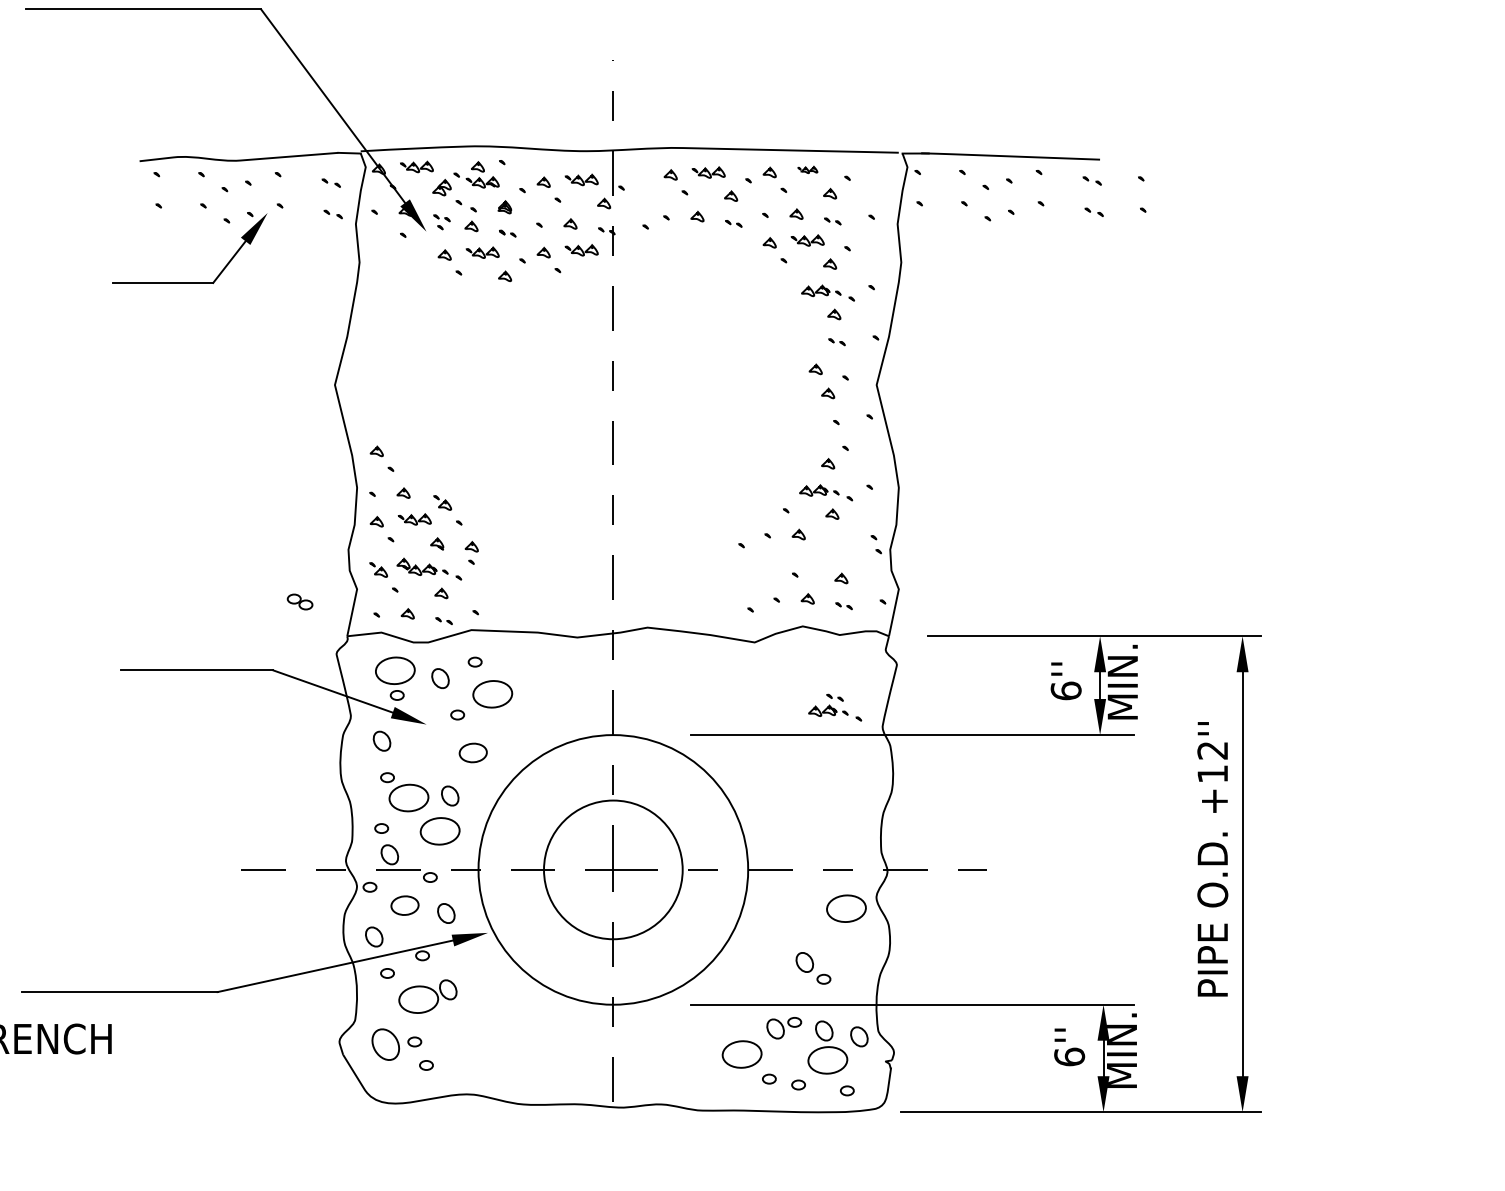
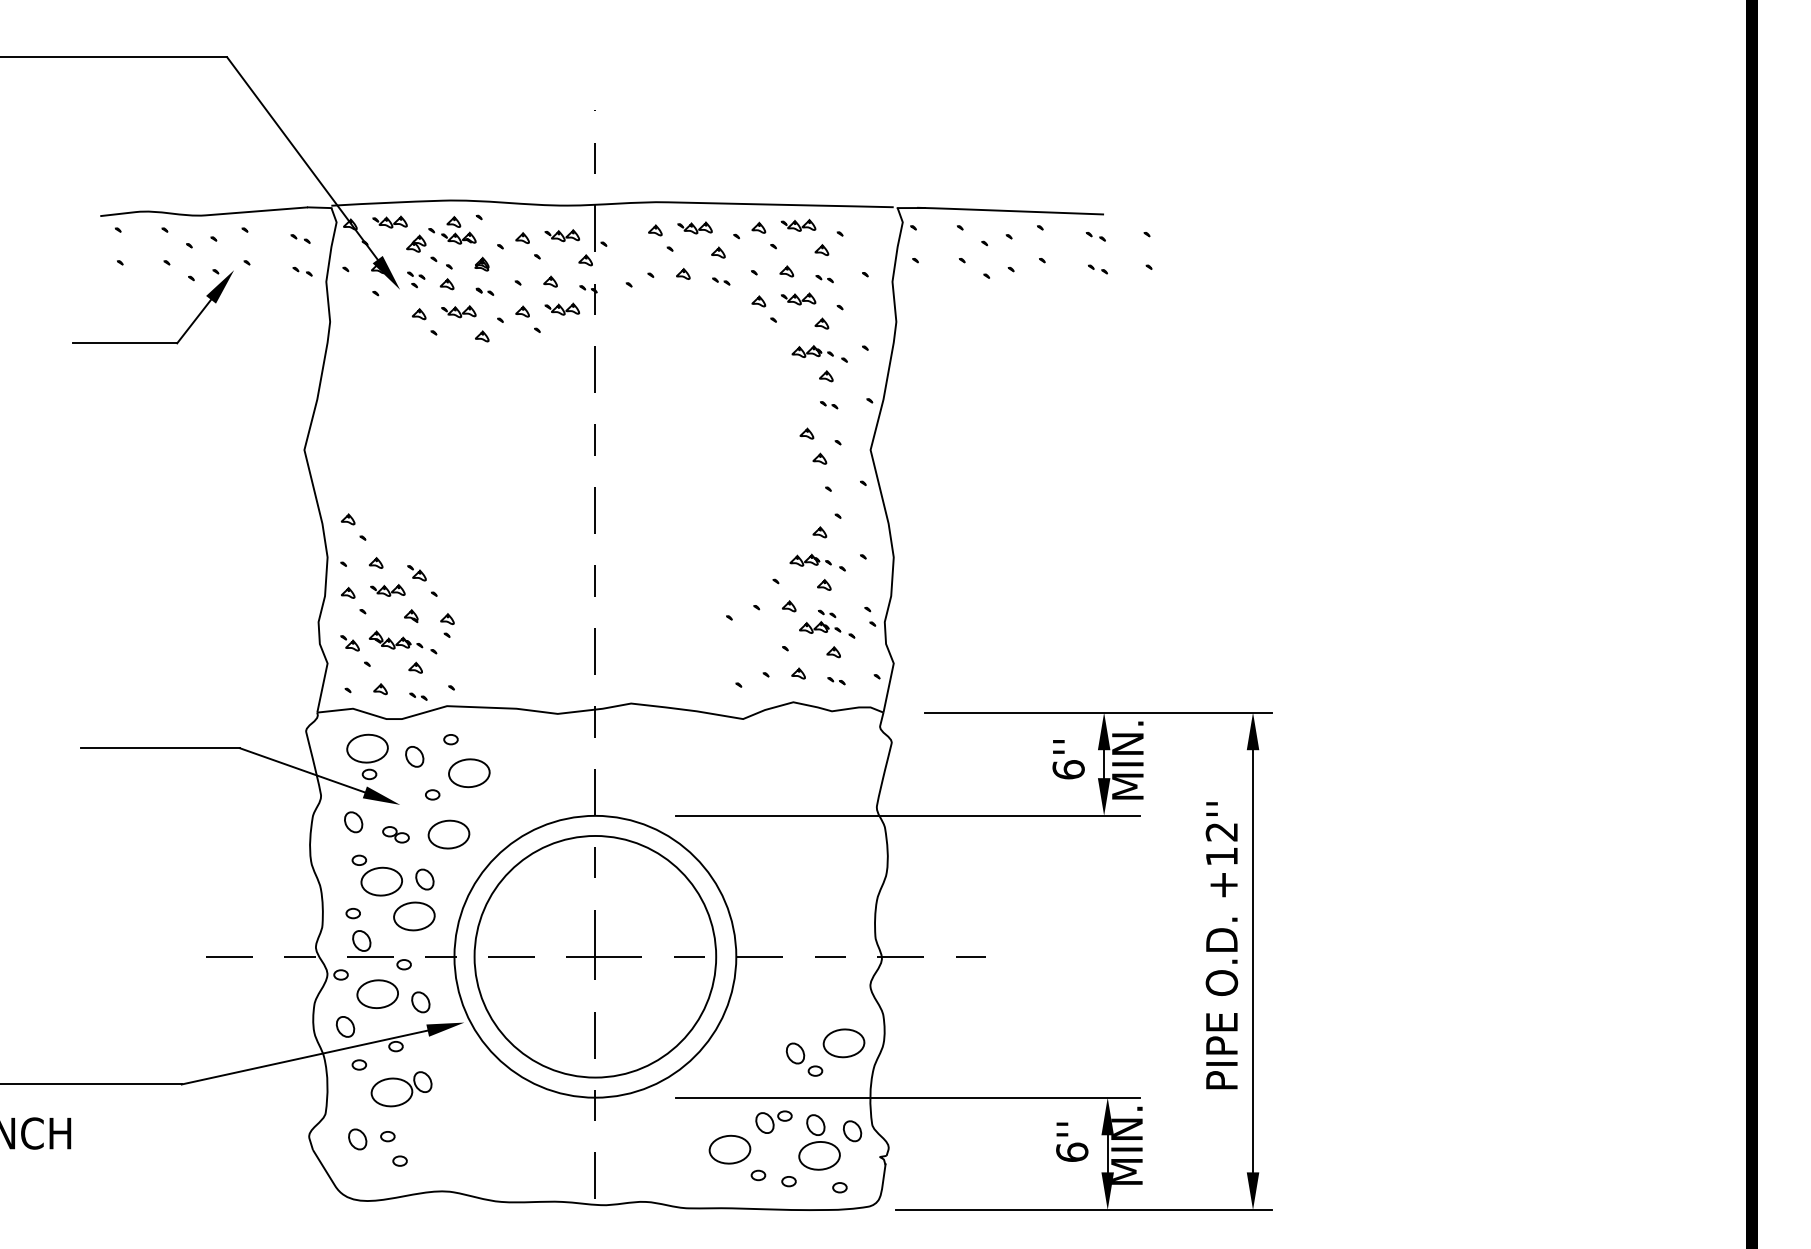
part: (807, 169) -> (798, 224), size x1.67
part: (299, 601) -> (395, 834), moved
part: (835, 706) -> (827, 623), moved
part: (472, 752) -> (448, 834), size x1.43
circle: (613, 869) -> (595, 956), size x1.67
part: (404, 905) -> (377, 993), size x1.43
part: (845, 908) -> (843, 1043), moved
part: (385, 1044) -> (357, 1139), size x0.62

